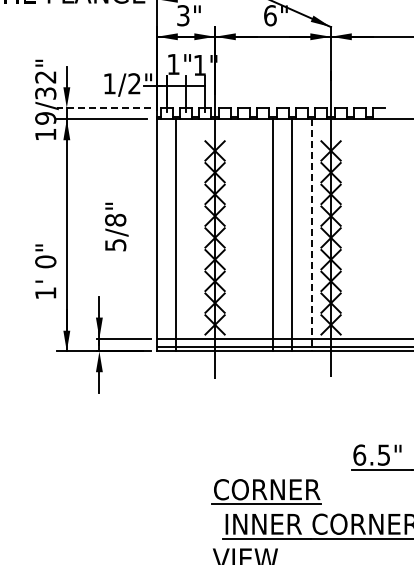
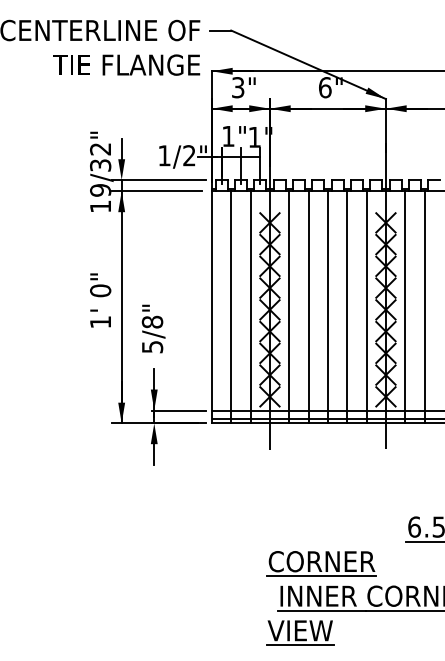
line: (103, 107) -> (158, 179), dashed -> solid
text: (116, 226) -> (153, 328), moved
line: (195, 235) -> (250, 307), added
line: (234, 235) -> (289, 307), added
line: (253, 235) -> (308, 307), added
line: (311, 235) -> (366, 307), dashed -> solid
line: (350, 235) -> (405, 307), added
line: (369, 235) -> (424, 307), added
text: (45, 271) -> (100, 300), moved

